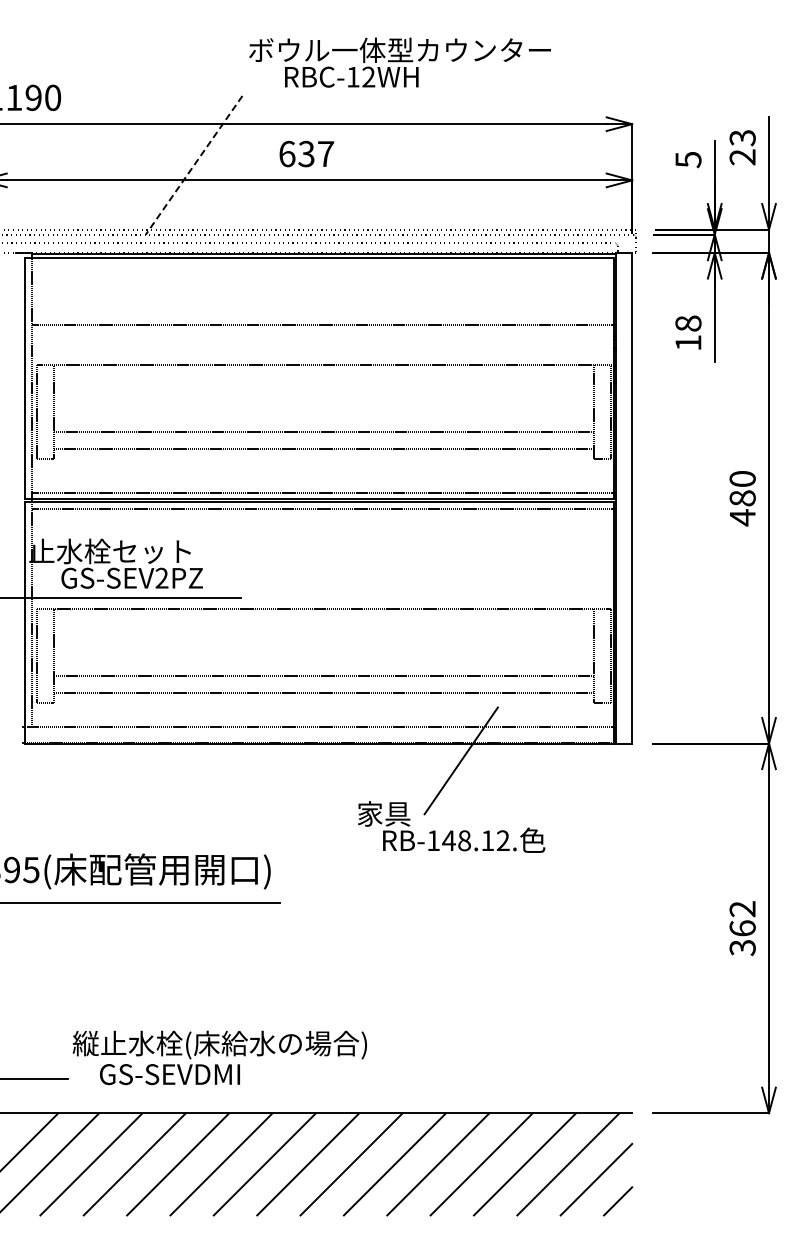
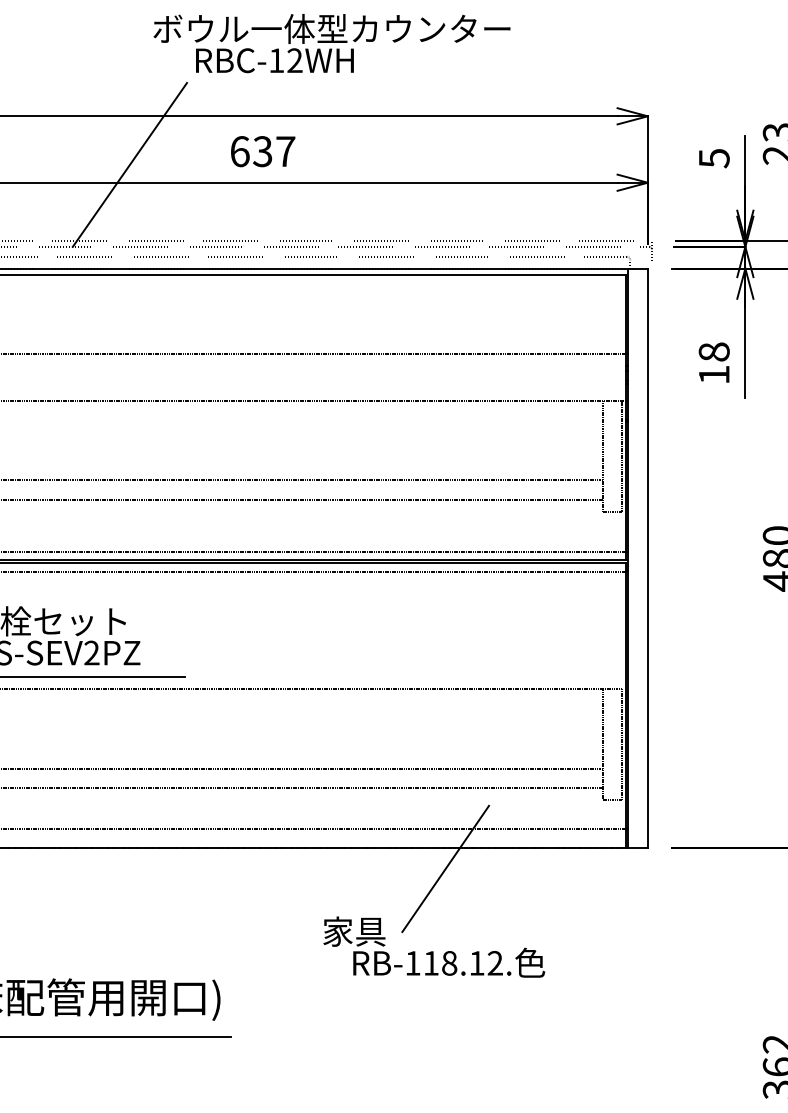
text: (399, 62) -> (331, 43), moved
line: (194, 165) -> (130, 165), dashed -> solid
text: (448, 840) -> (430, 963), RB-148.12. -> RB-118.12.

